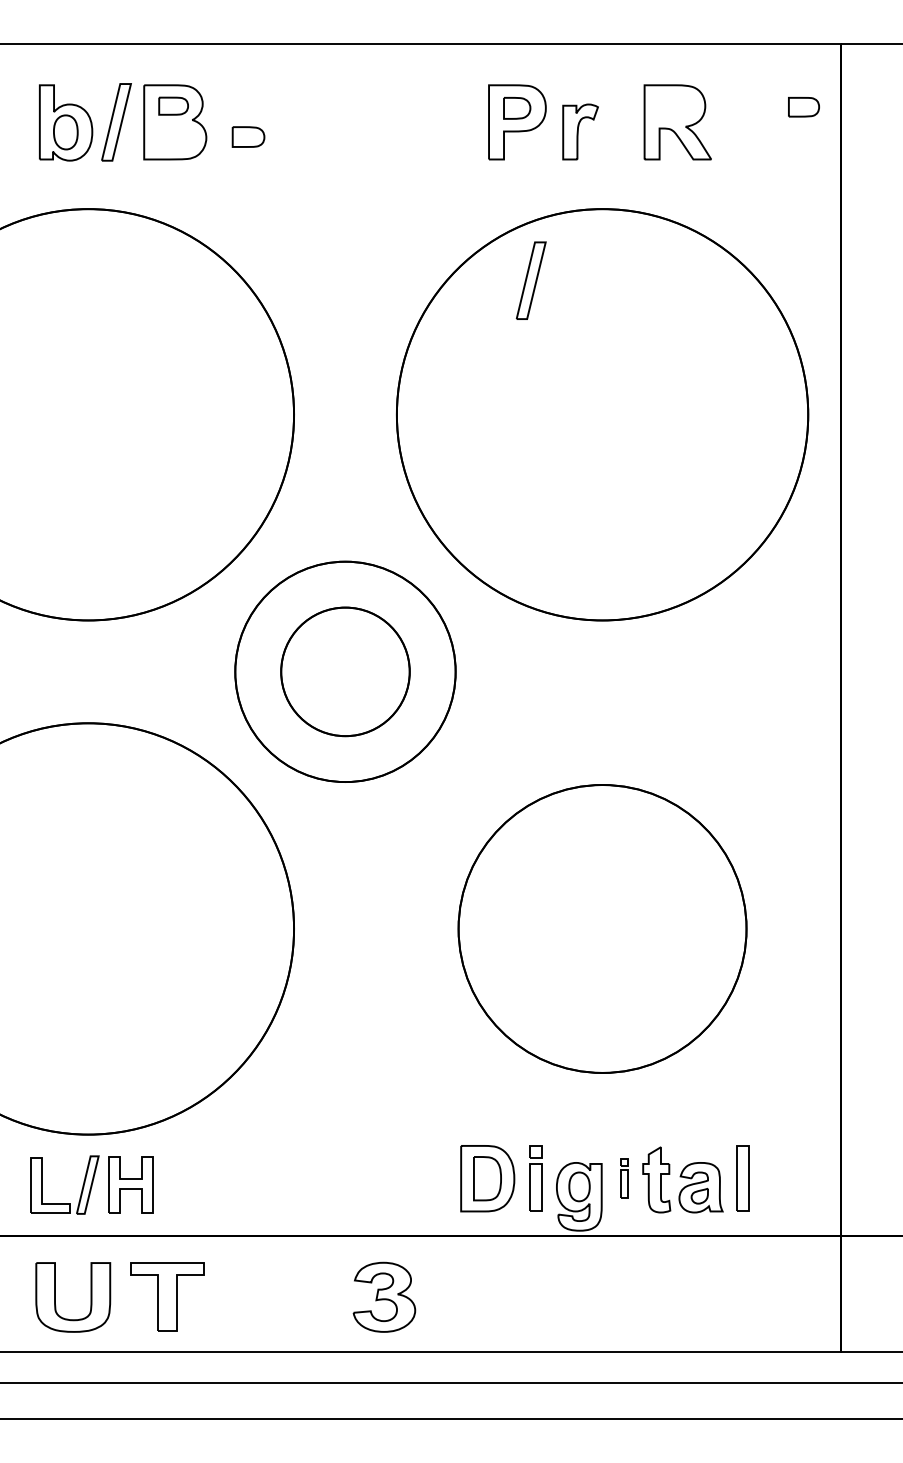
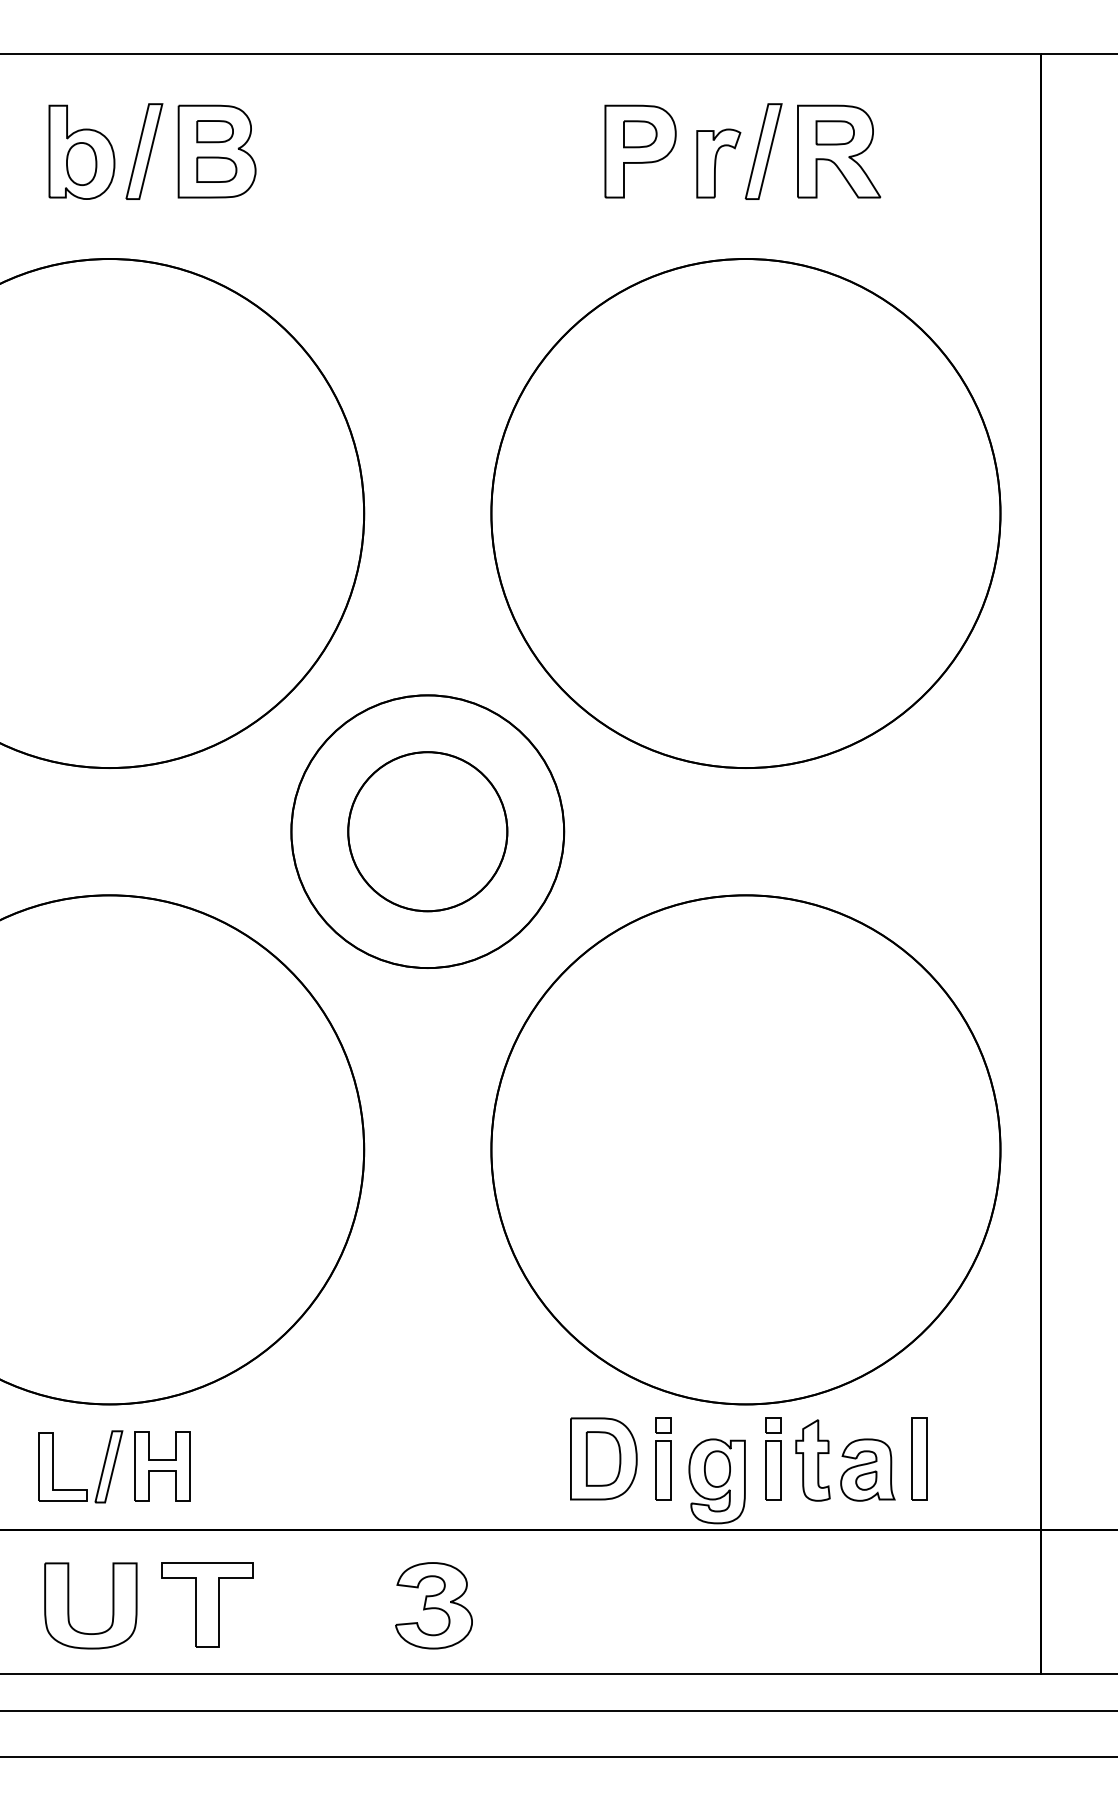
part: (803, 106) -> (834, 132), moved
part: (248, 136) -> (216, 169), moved
part: (531, 280) -> (763, 151), moved
part: (602, 928) -> (745, 1149), size x1.43
part: (624, 1178) -> (773, 1458), size x1.67
part: (384, 1297) -> (433, 1605), moved

